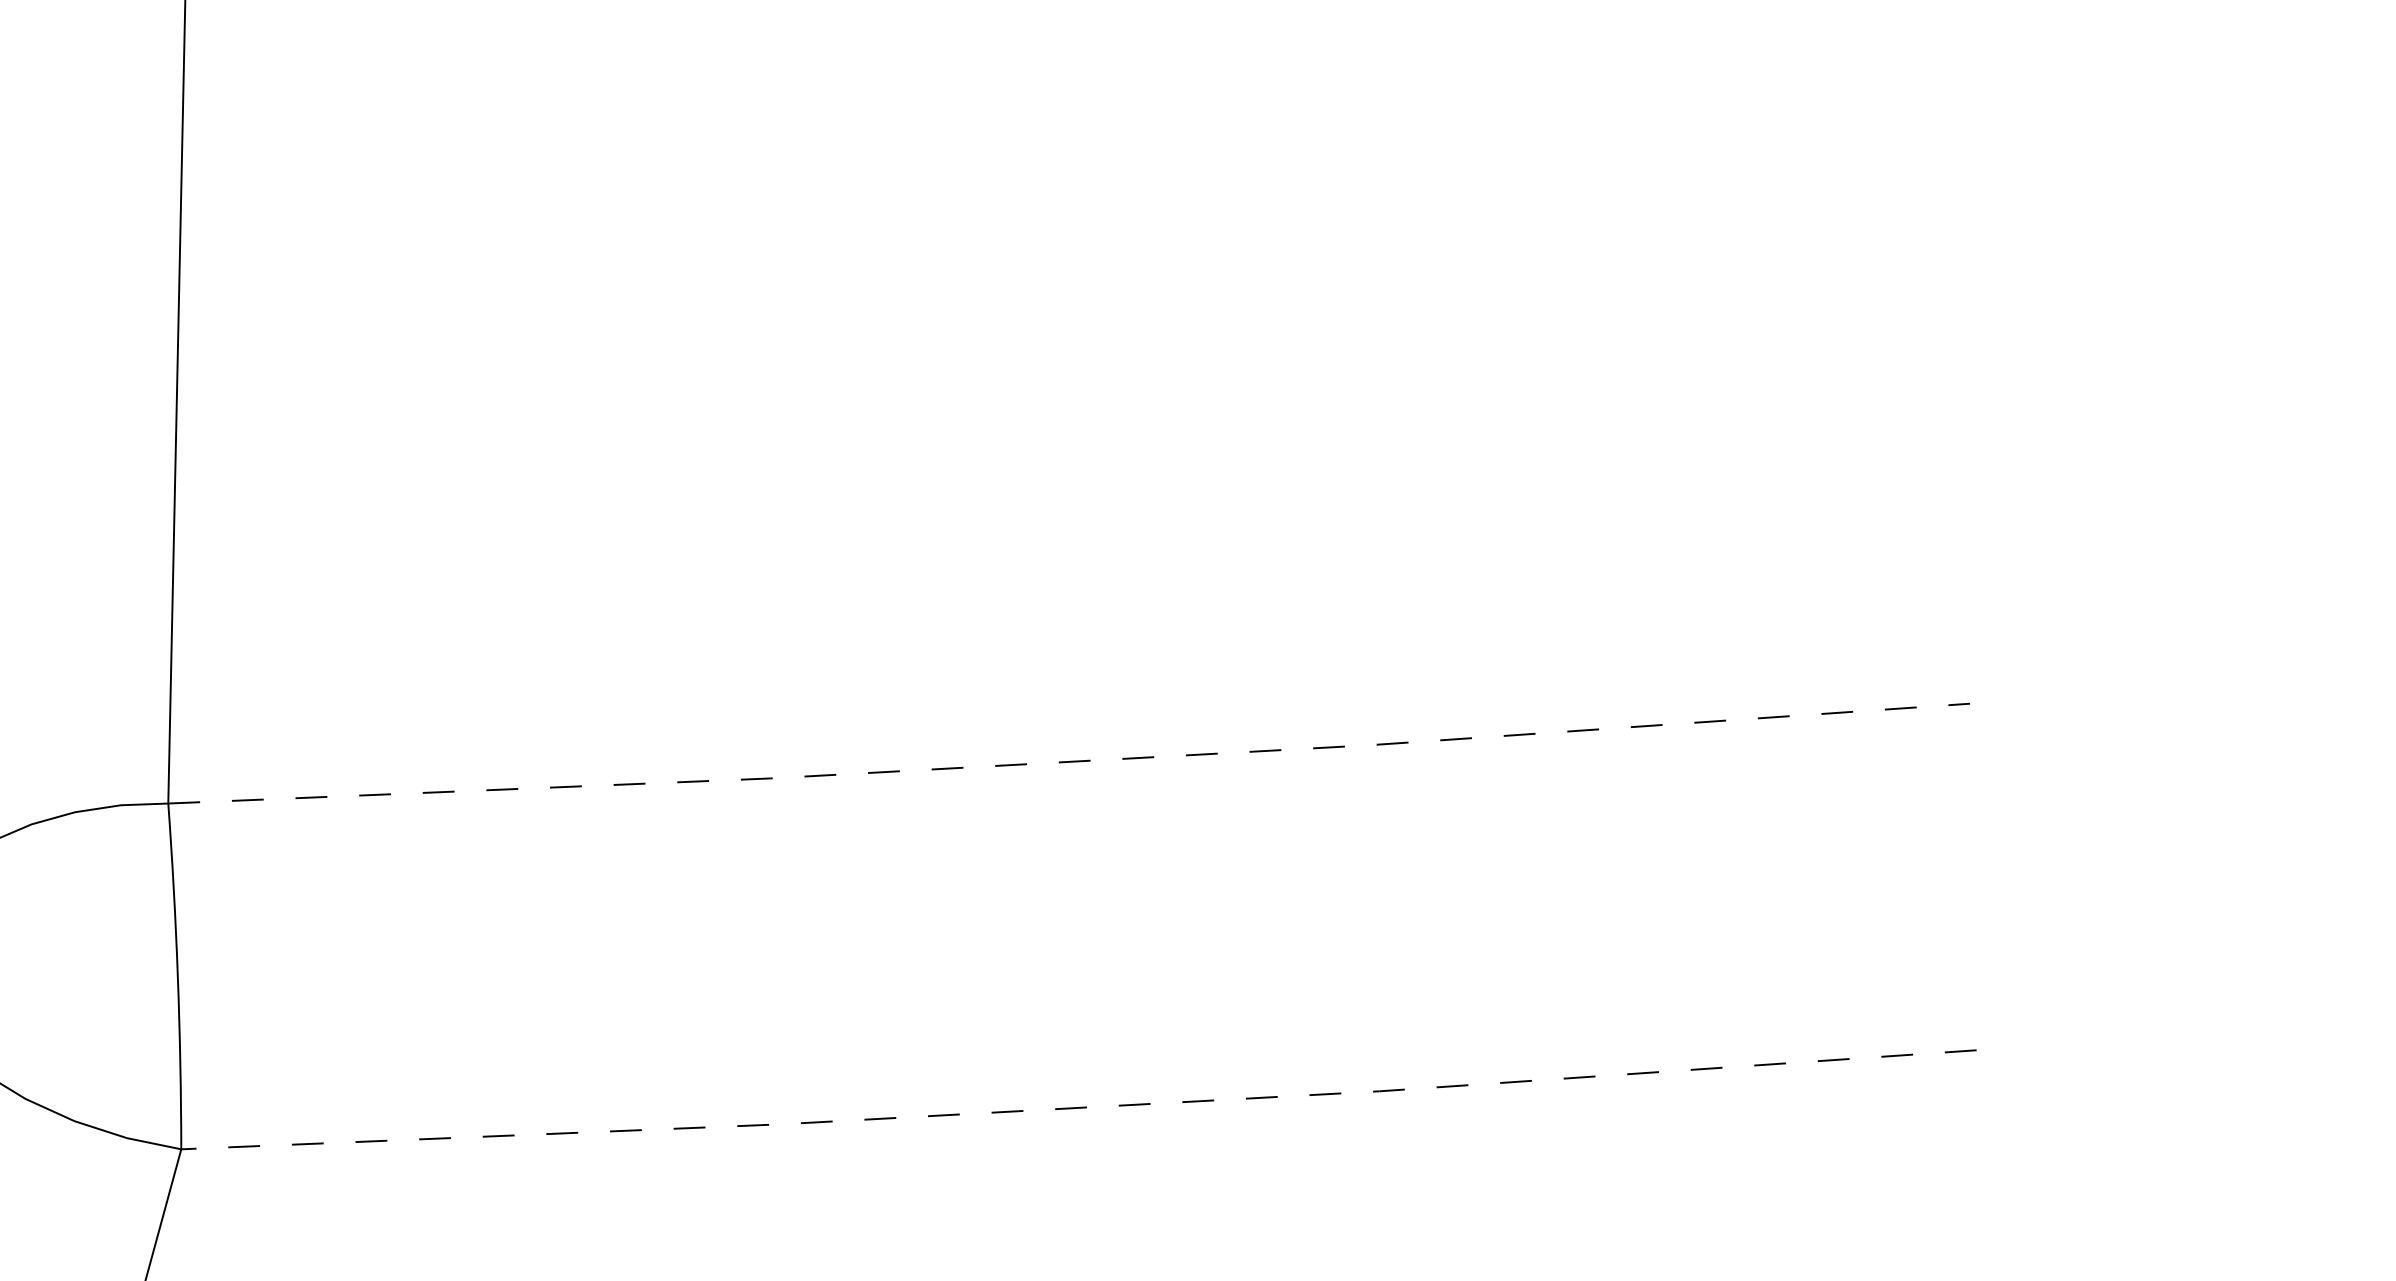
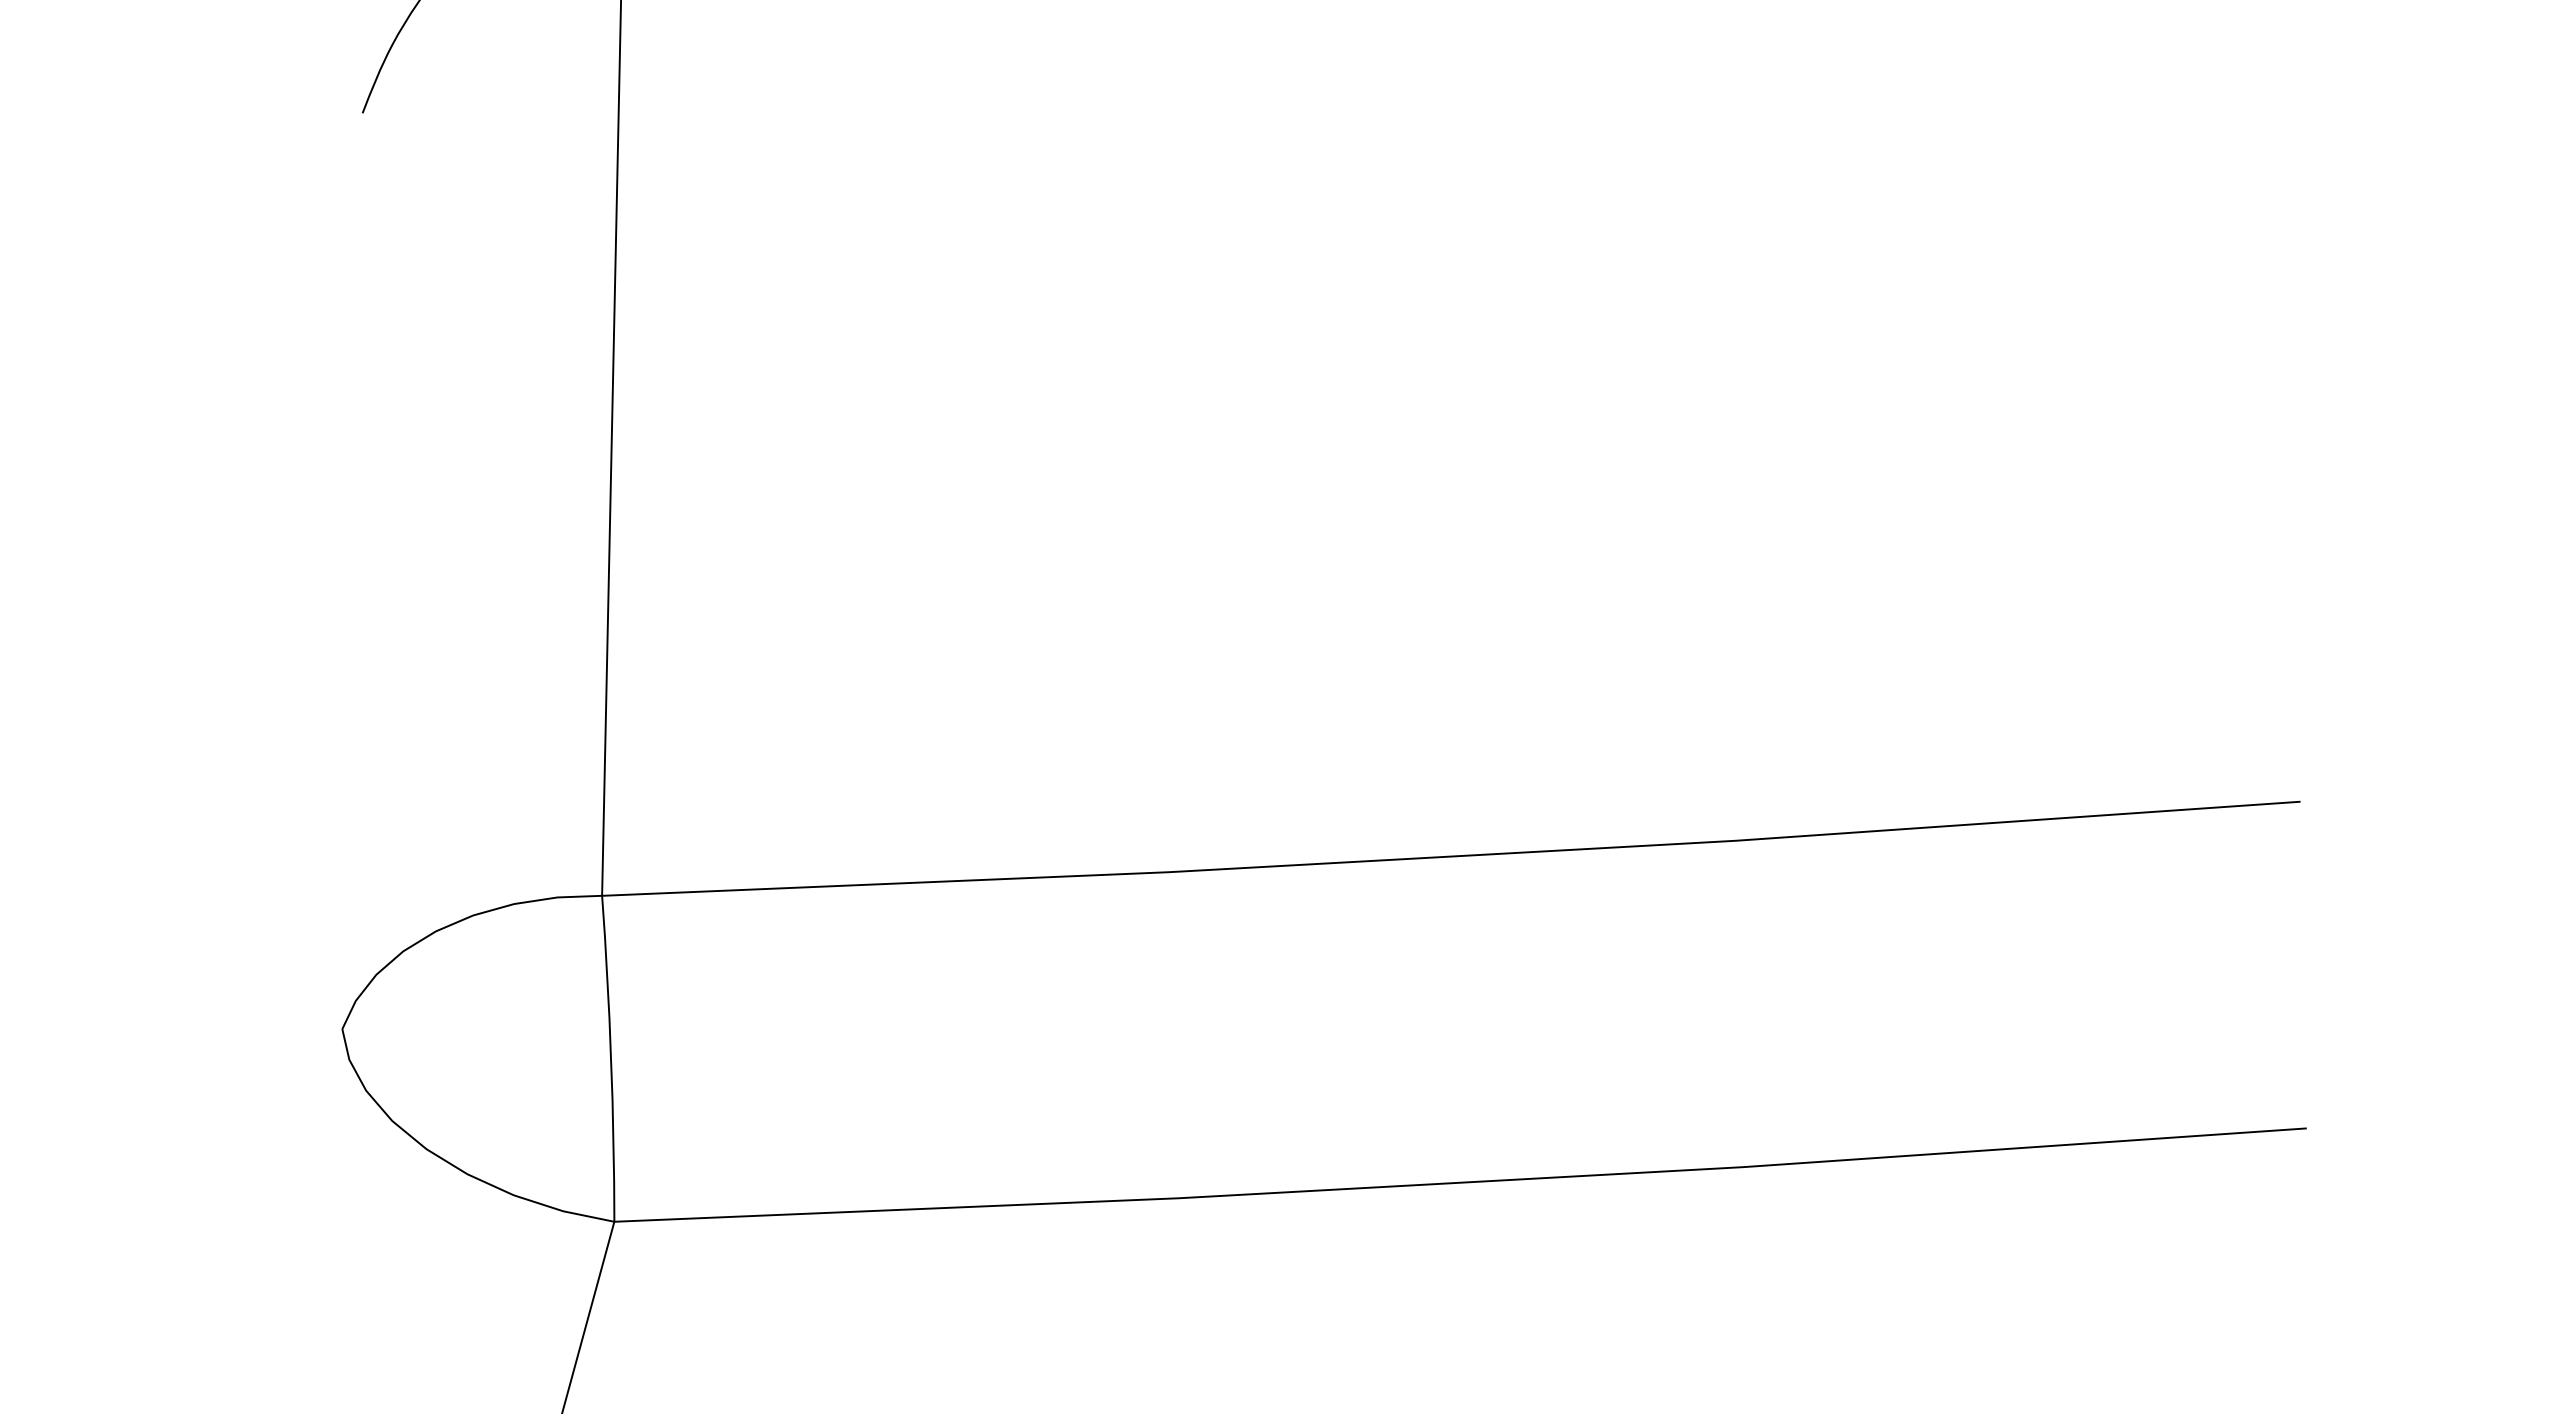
line: (1070, 761) -> (1452, 856), dashed -> solid
line: (1078, 1107) -> (1460, 1182), dashed -> solid

